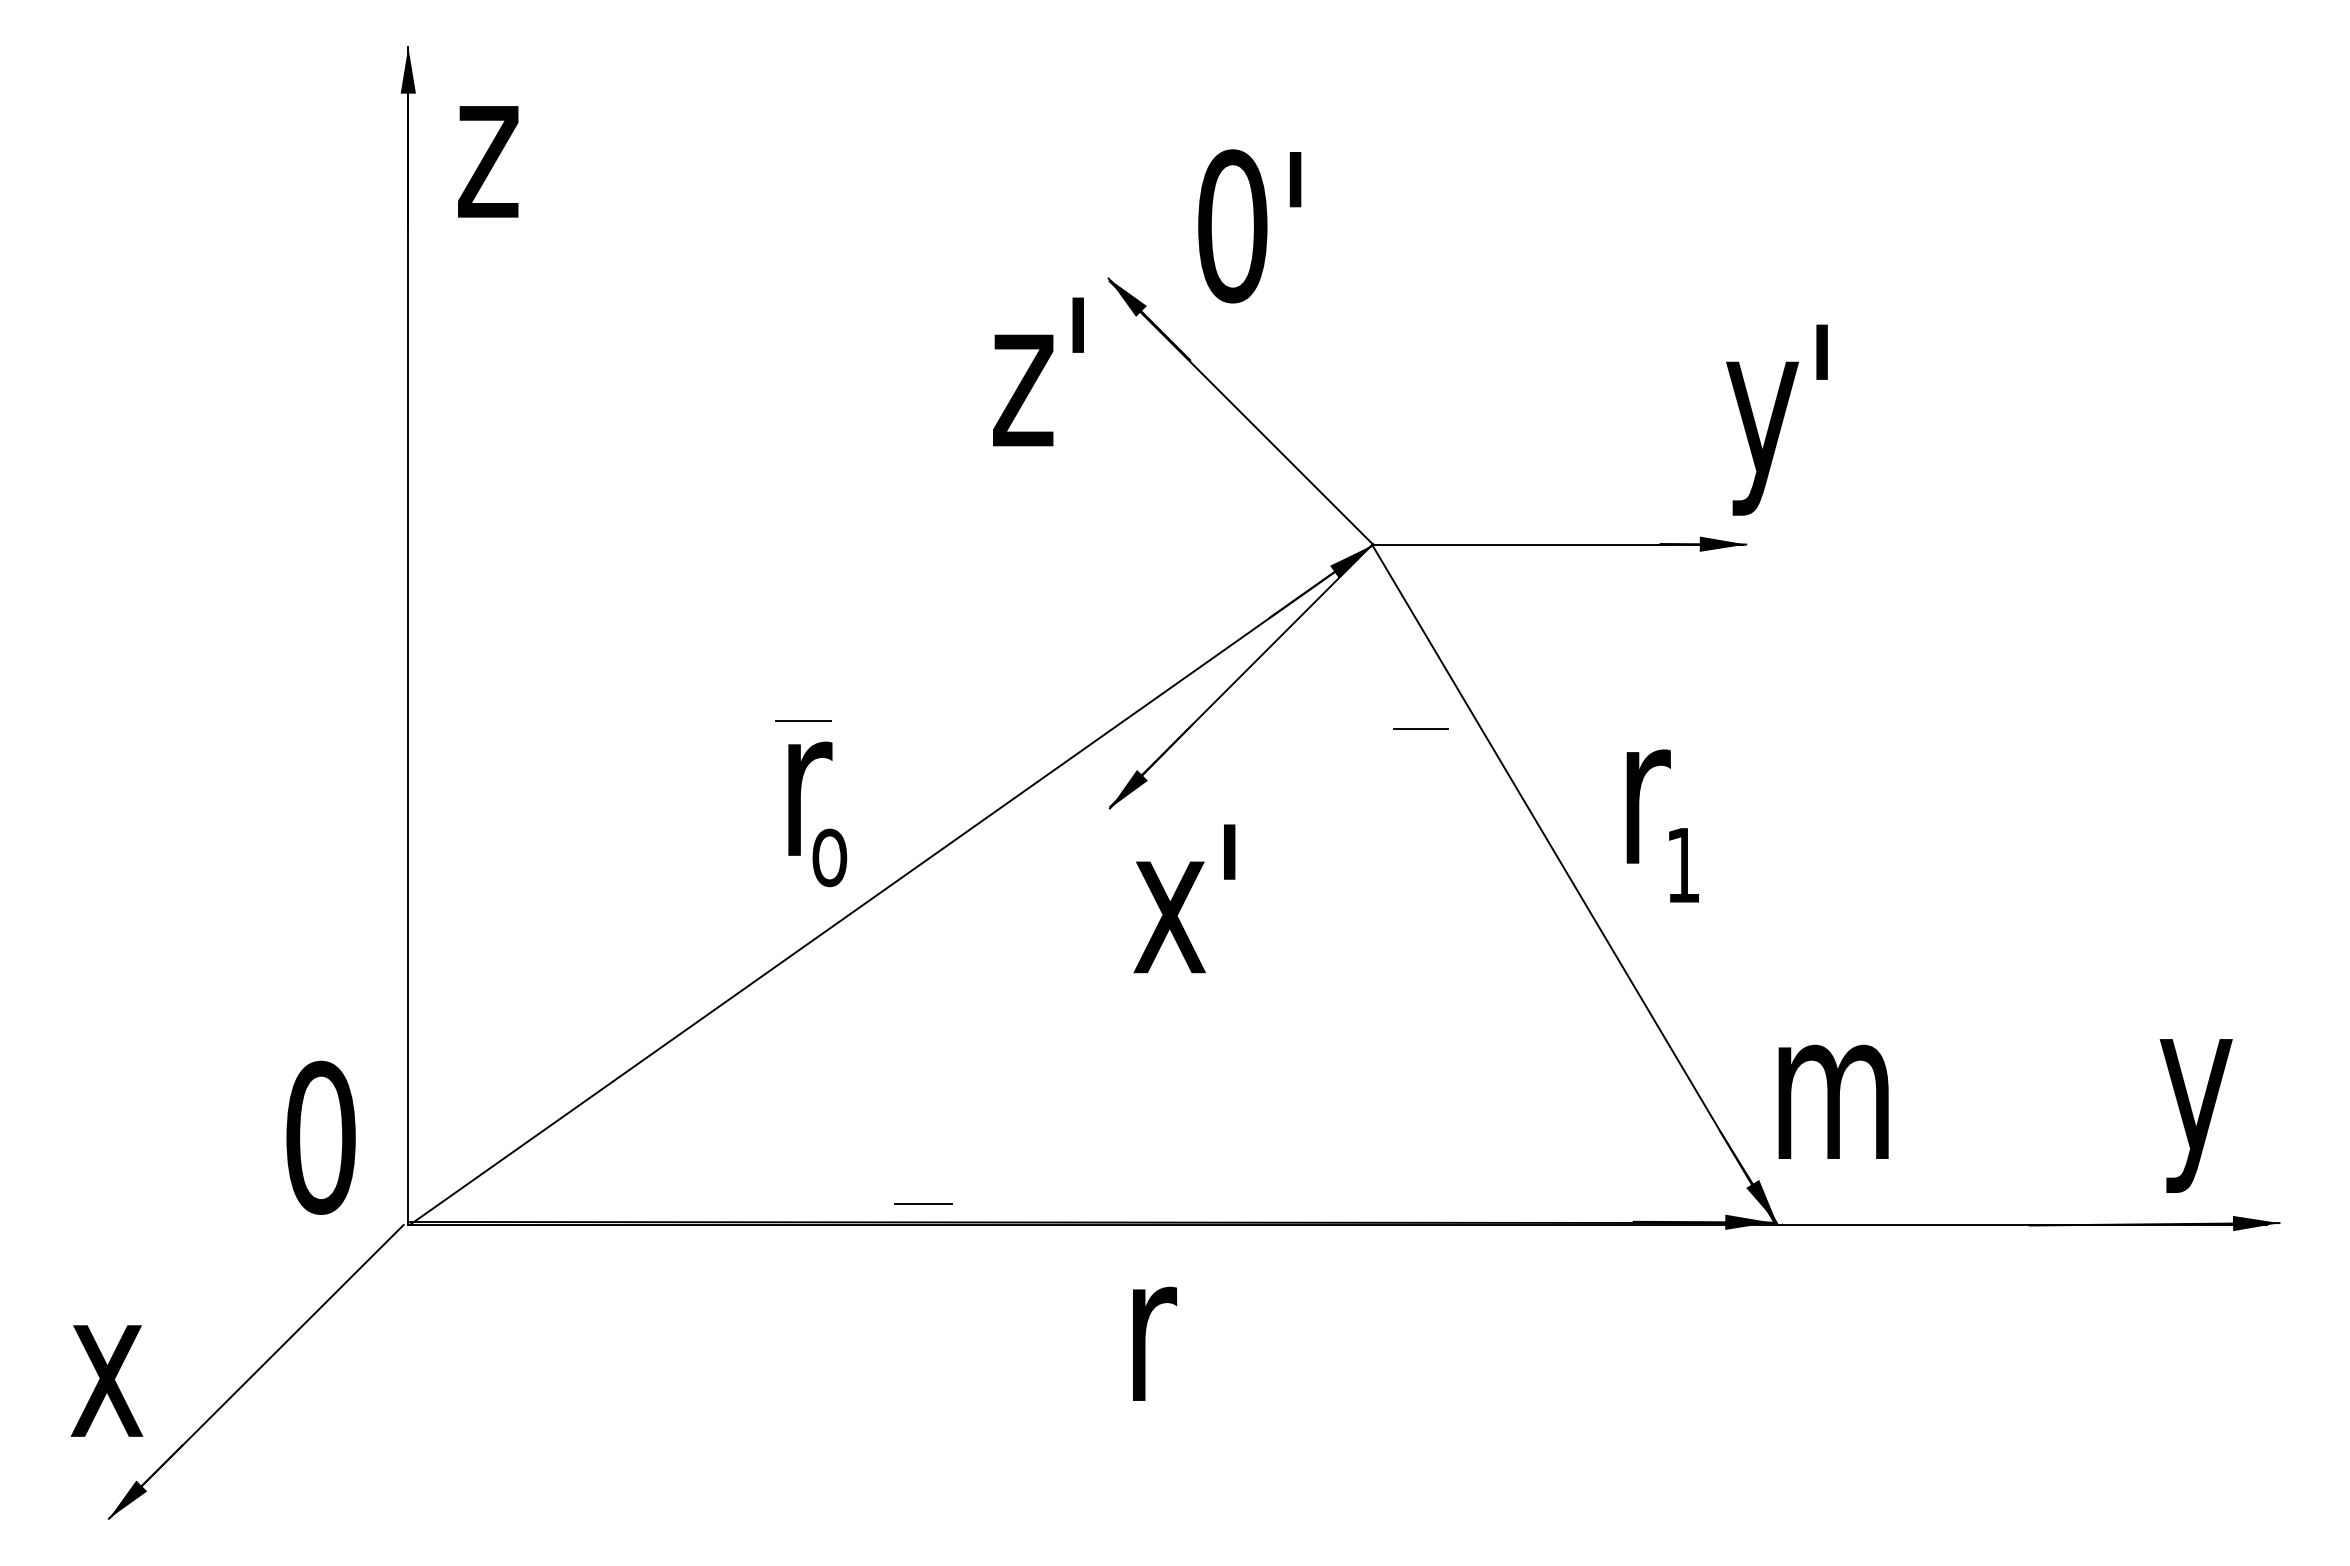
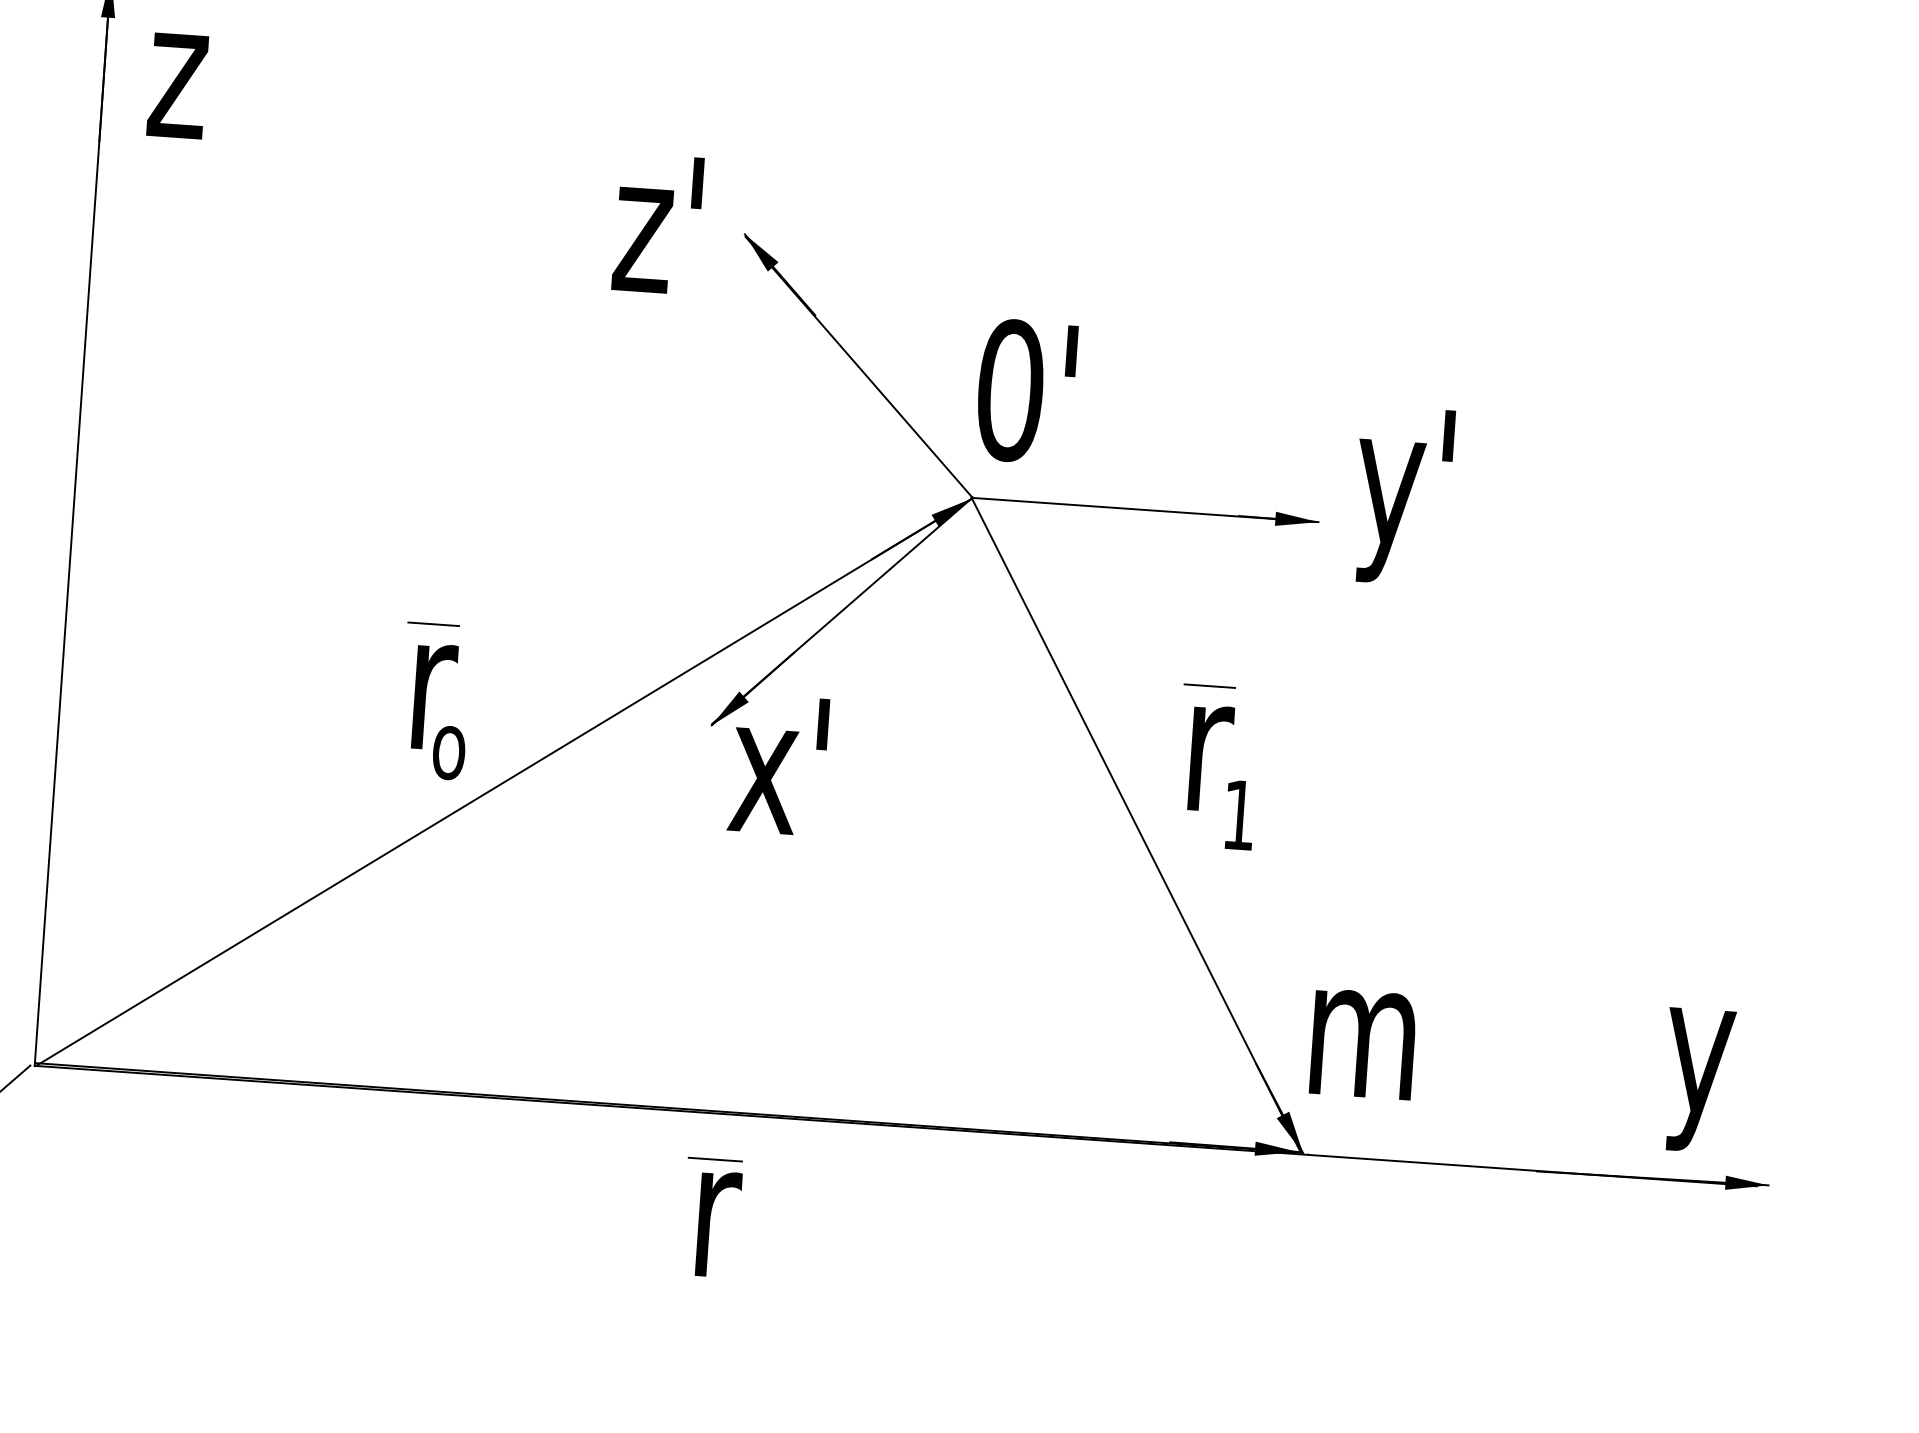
text: (1249, 226) -> (1026, 391), moved
text: (1038, 371) -> (658, 223), moved
text: (1776, 419) -> (1402, 495), moved
line: (1420, 728) -> (1209, 685), moved
text: (1184, 898) -> (778, 764), moved
line: (923, 1203) -> (715, 1159), moved

